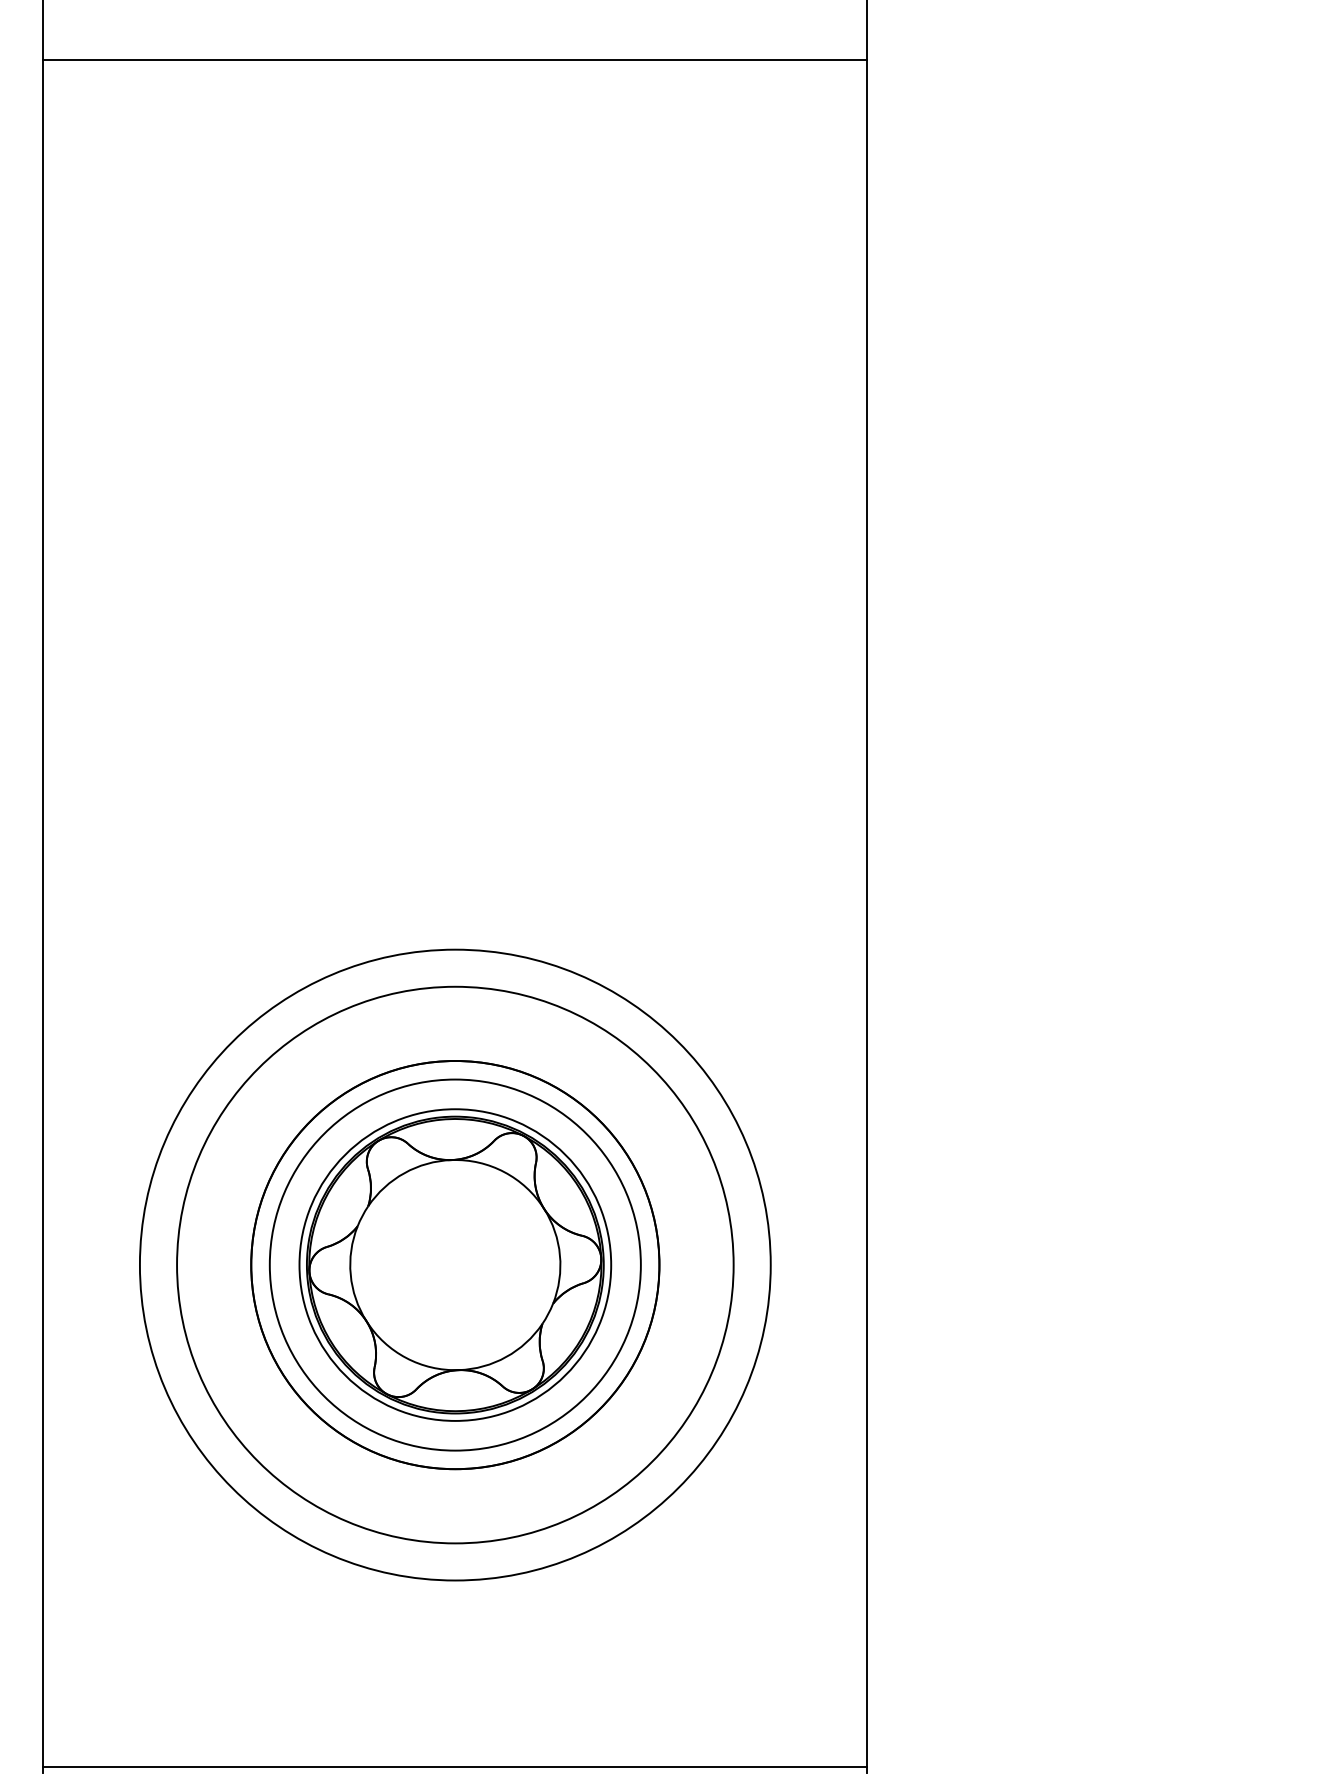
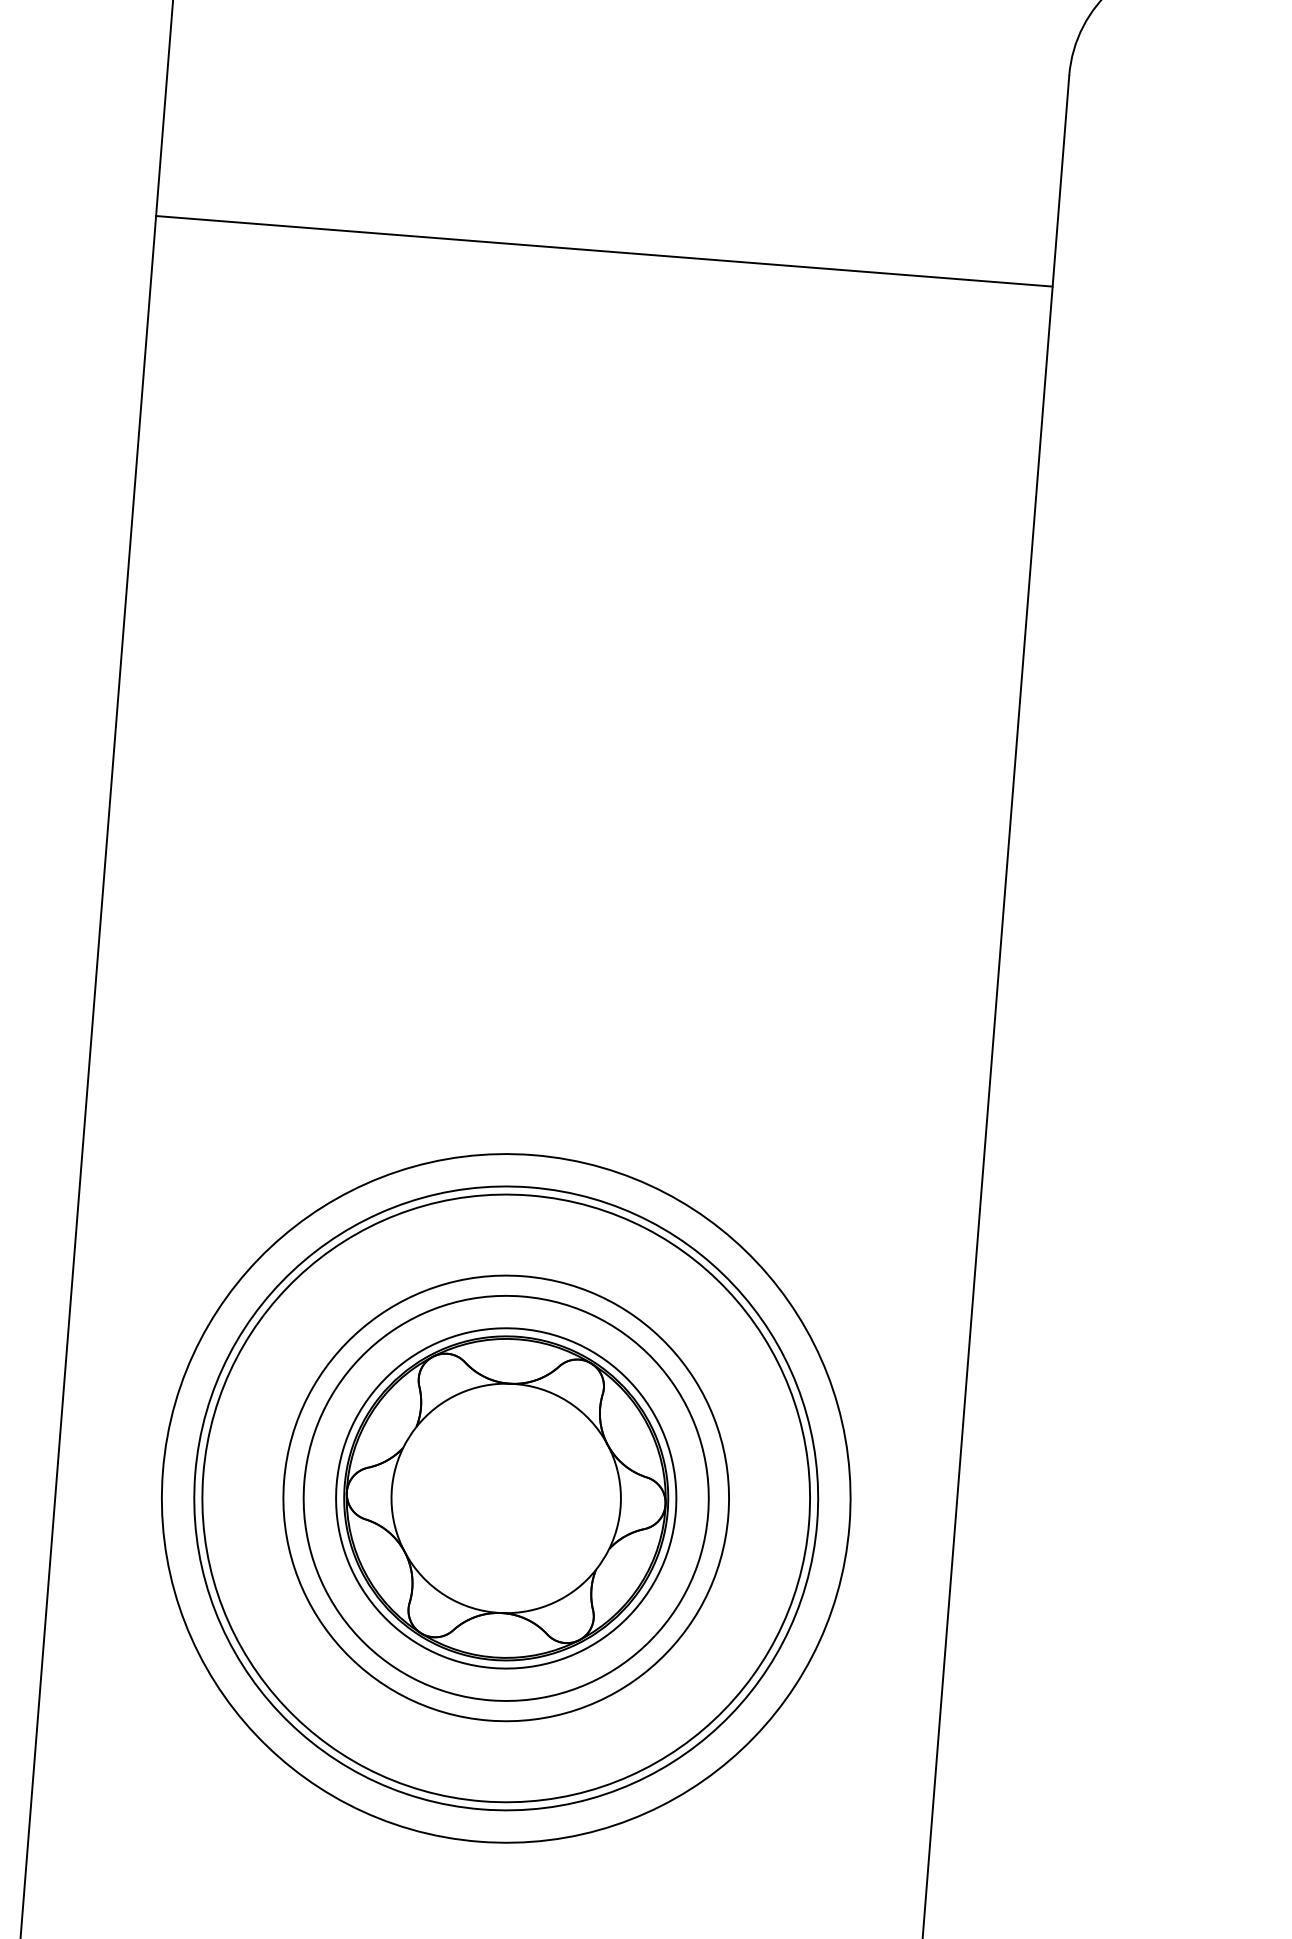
line: (455, 60) -> (604, 251), moved
circle: (455, 1265) -> (506, 1498), size x1.4

